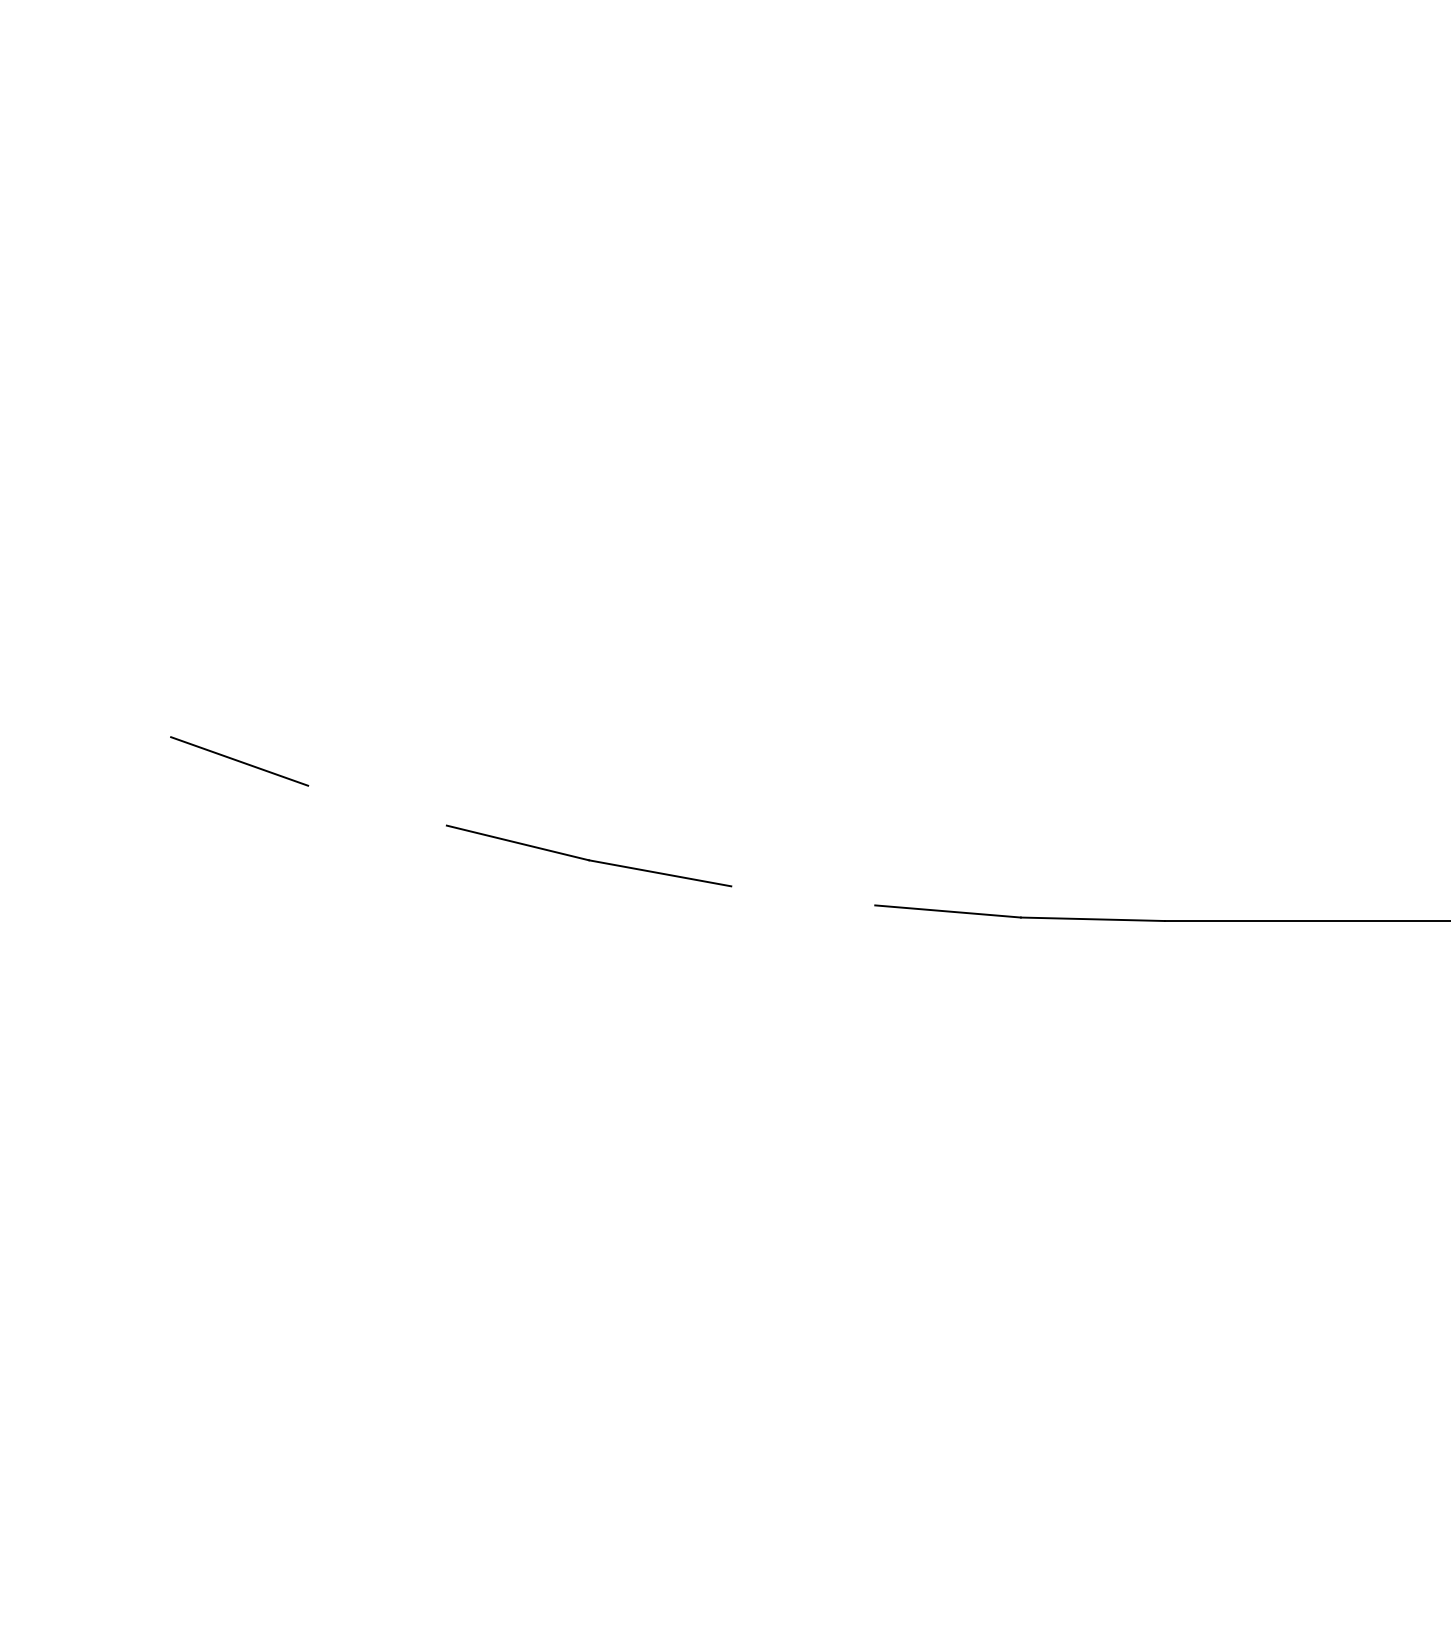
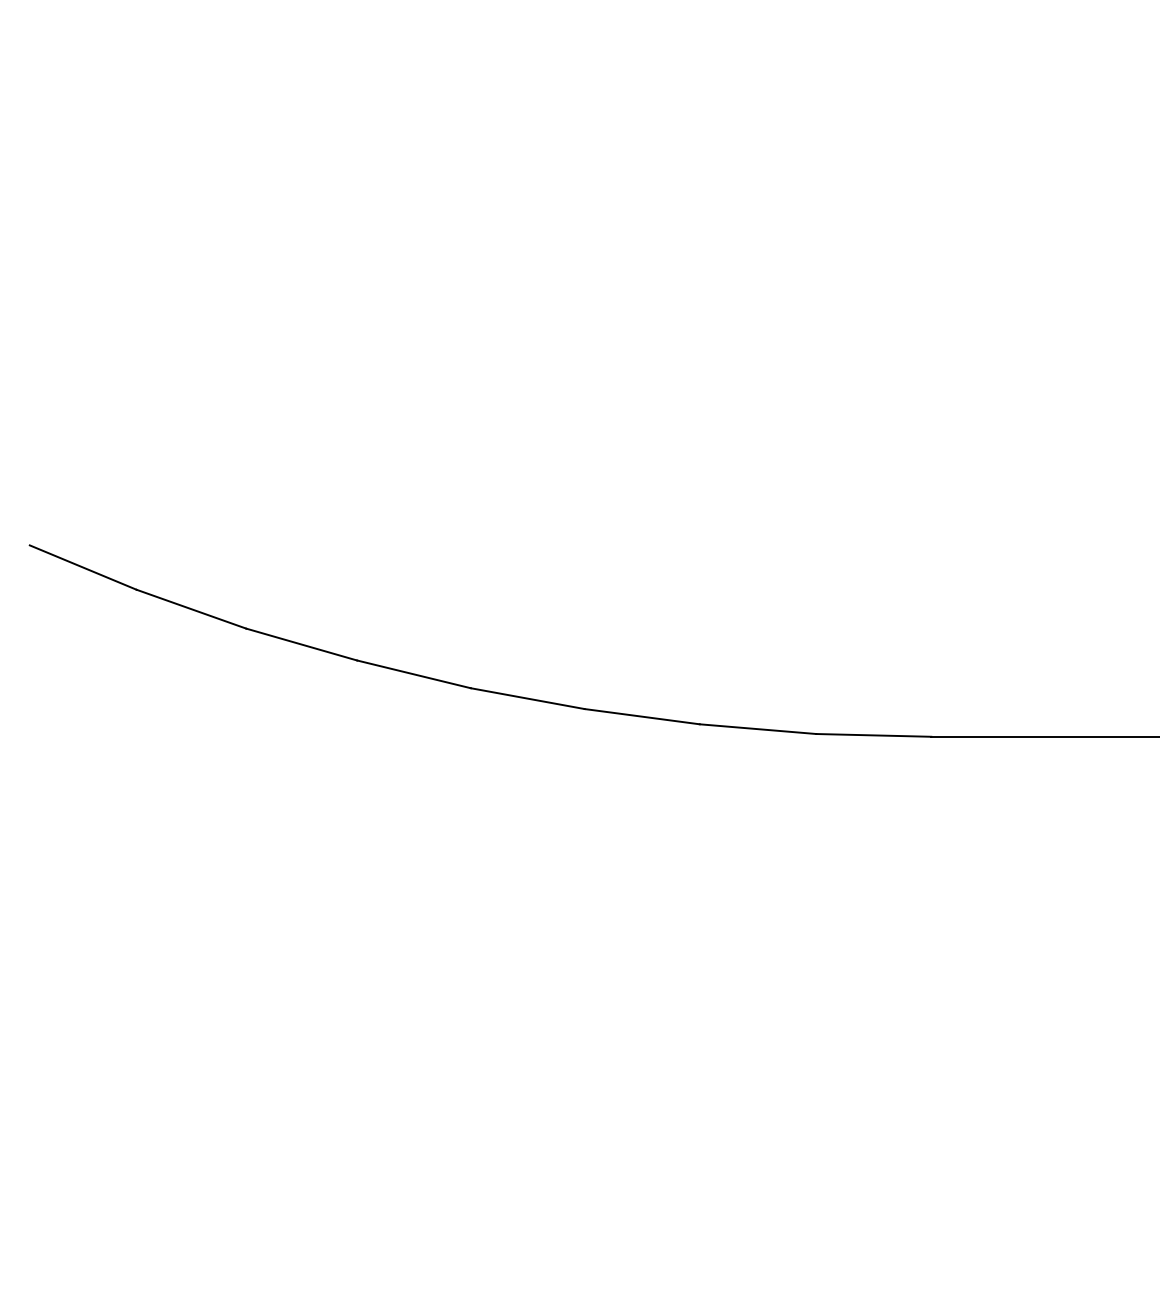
line: (104, 709) -> (83, 567), added
line: (377, 805) -> (301, 644), added
line: (803, 895) -> (642, 716), added

